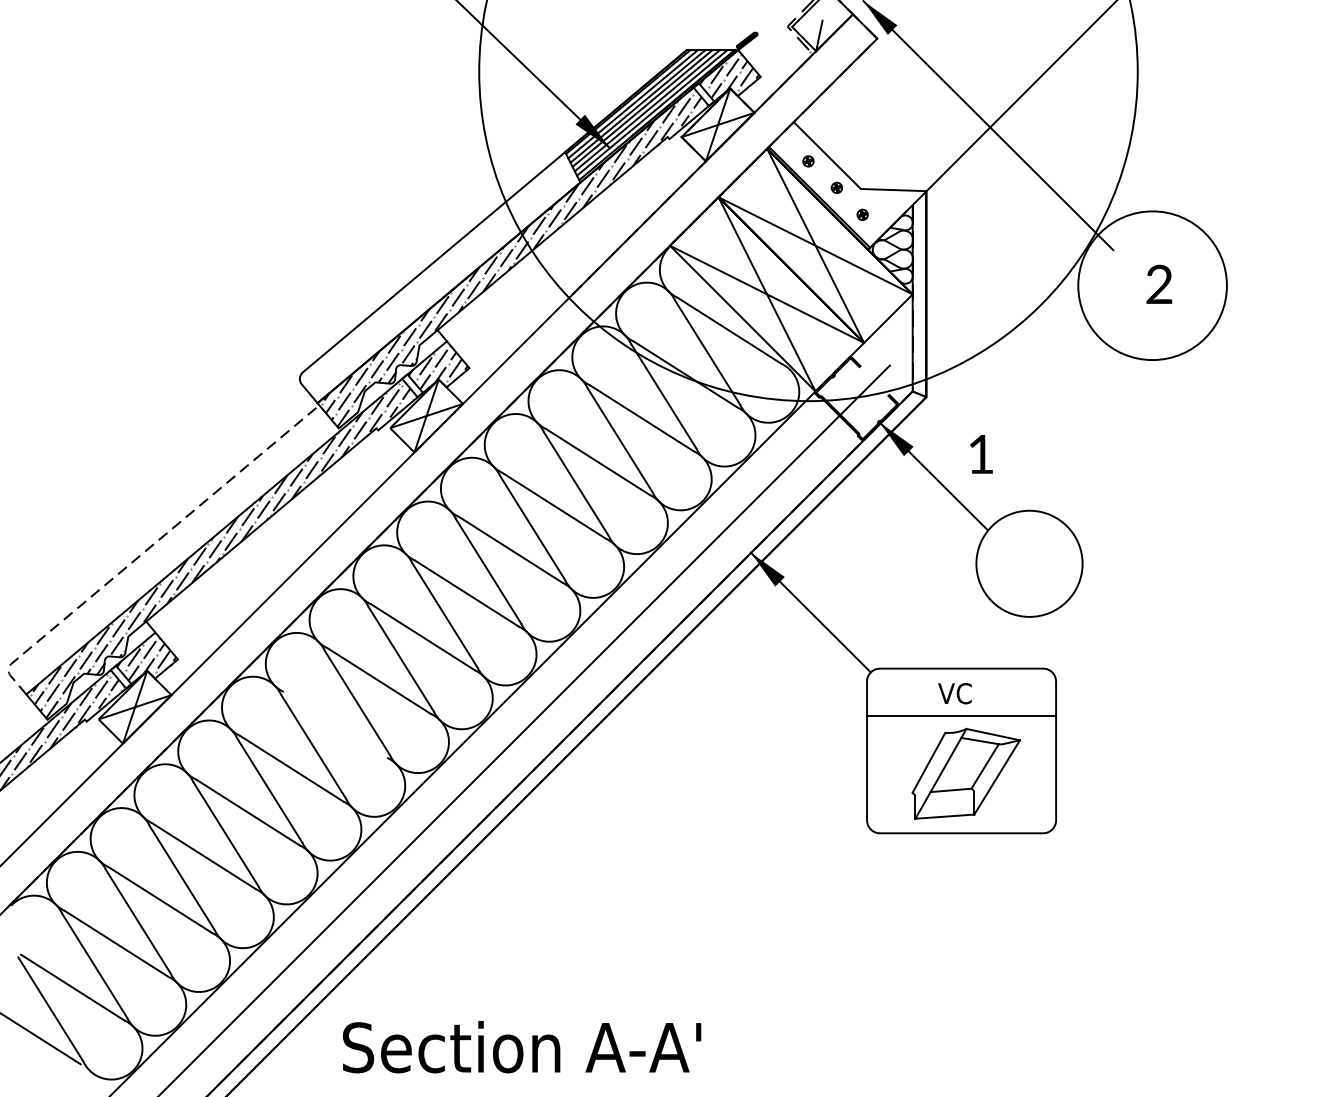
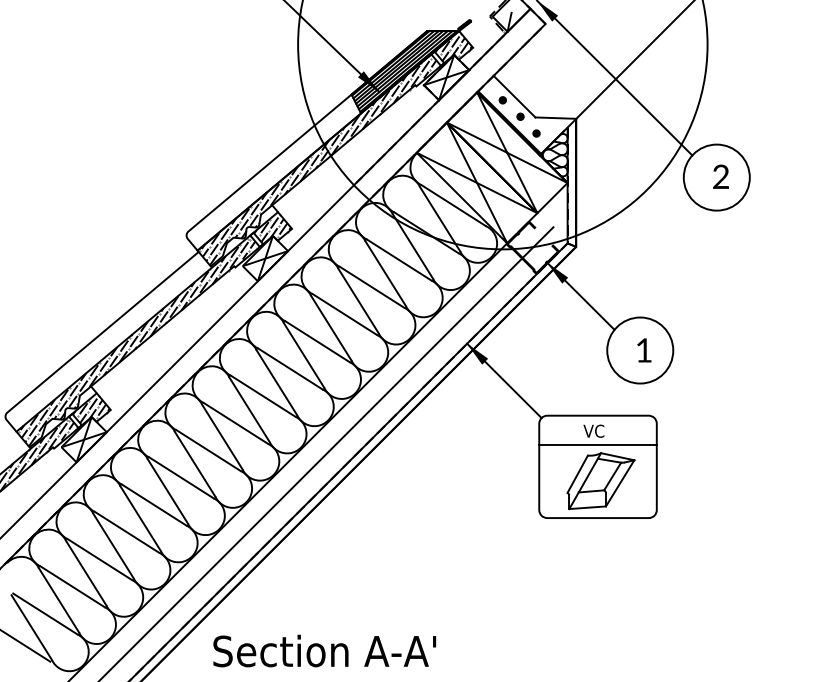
circle: (1152, 285) -> (716, 177), size x0.71
text: (981, 454) -> (644, 350), moved
line: (145, 550) -> (90, 342), dashed -> solid
line: (335, 724) -> (208, 450), added

